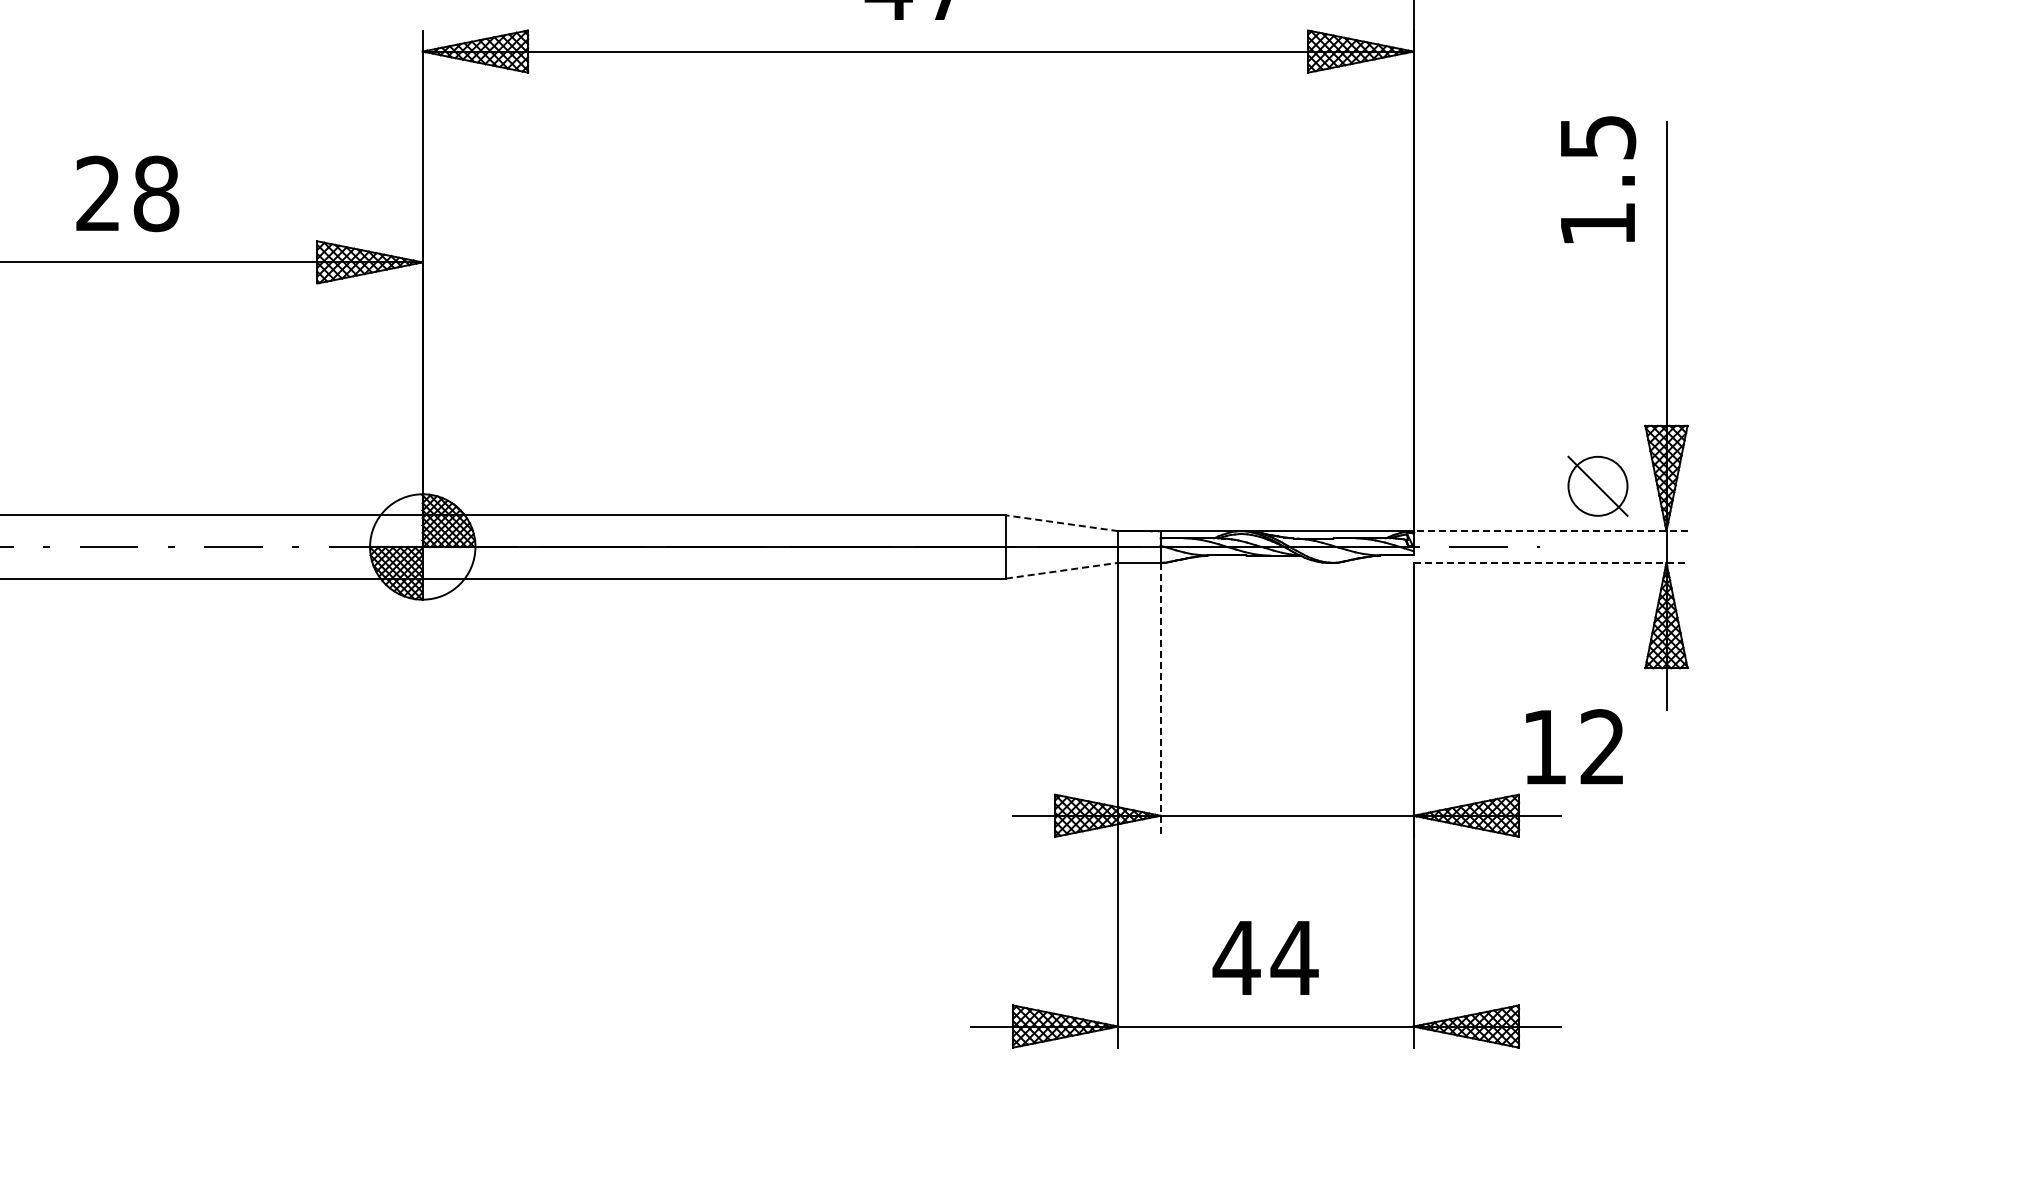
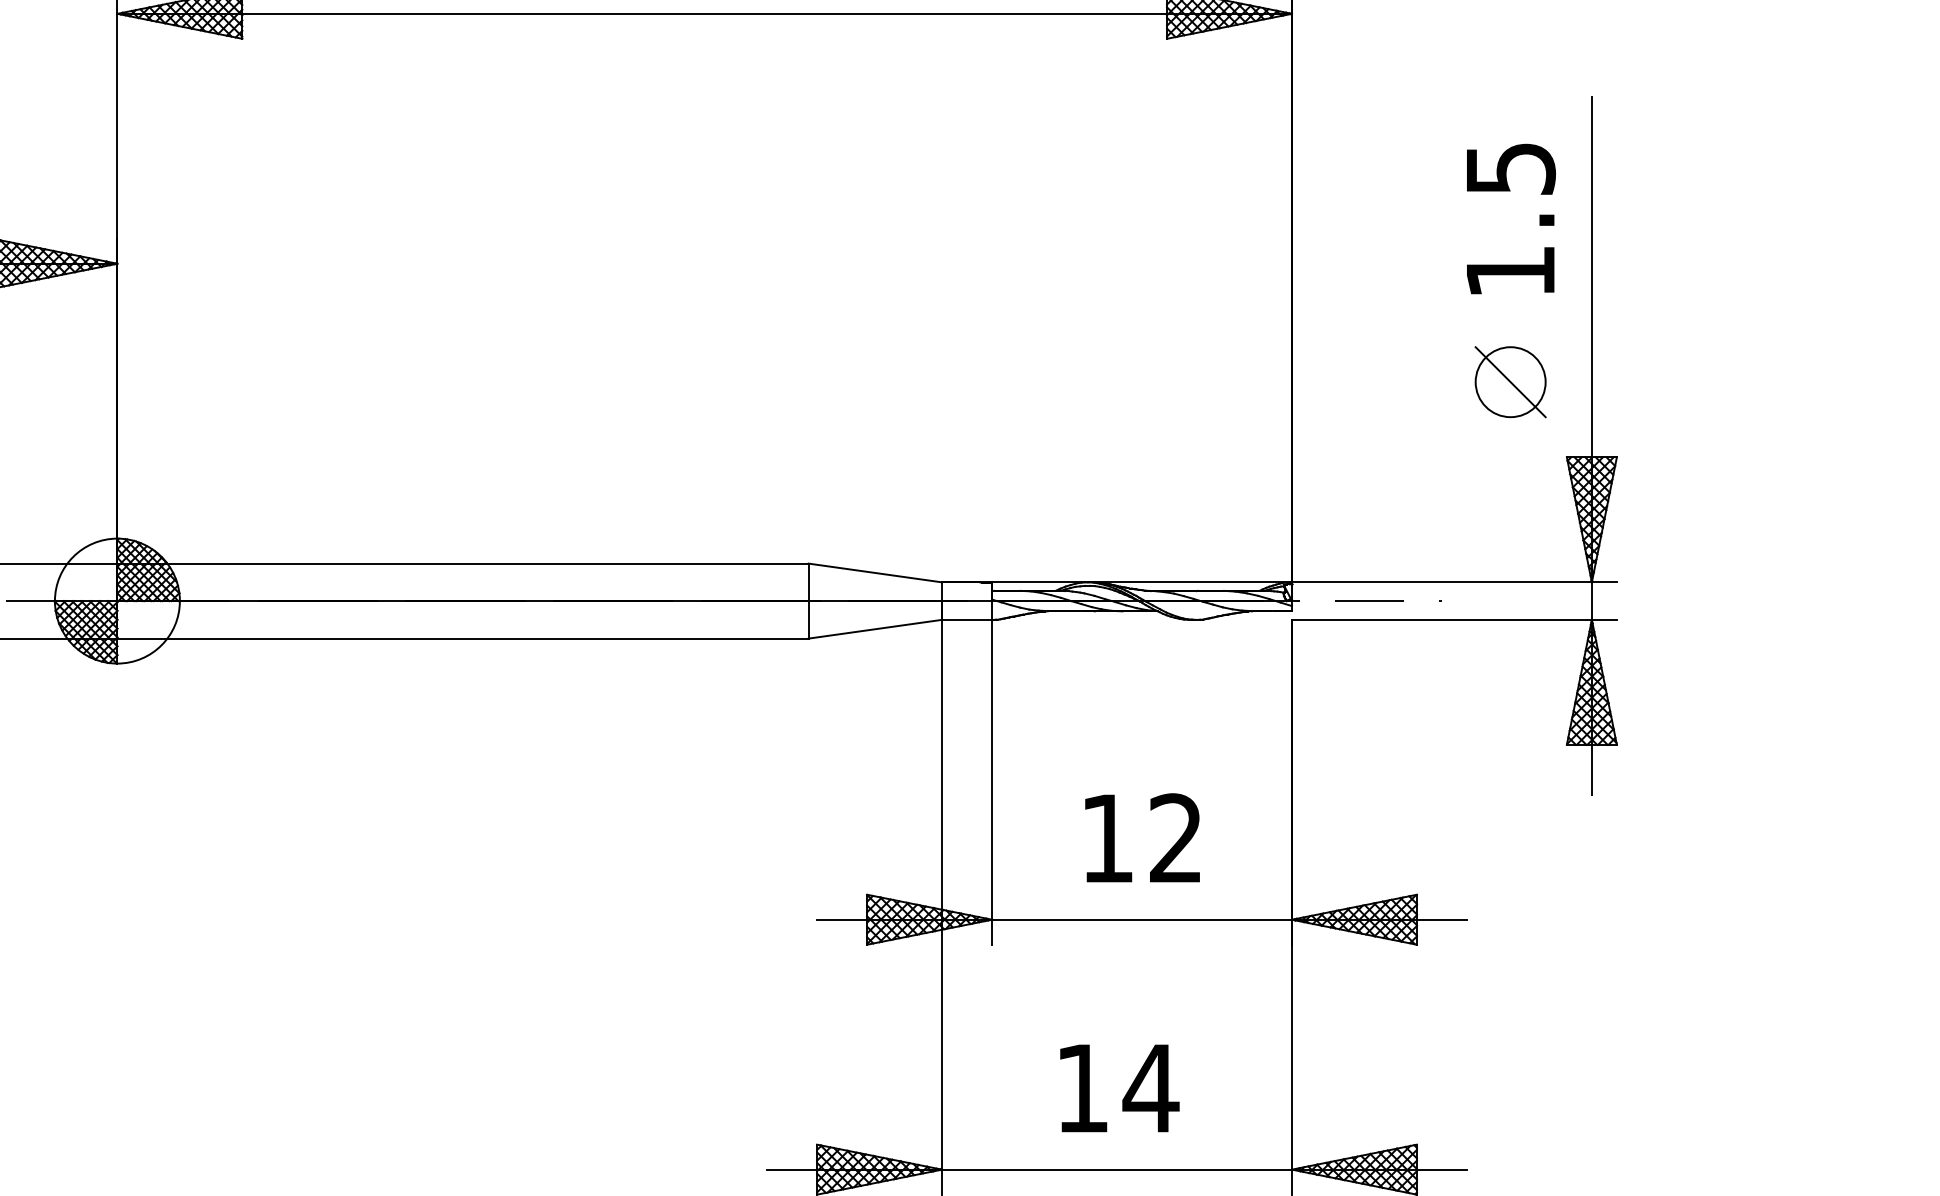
text: (1598, 179) -> (1511, 218), moved
part: (1597, 485) -> (1510, 381), moved
line: (1062, 523) -> (875, 573), dashed -> solid
line: (1550, 531) -> (1454, 582), dashed -> solid
line: (1551, 562) -> (1455, 619), dashed -> solid
line: (1062, 570) -> (875, 628), dashed -> solid
line: (1160, 700) -> (992, 783), dashed -> solid
text: (1574, 746) -> (1142, 837), moved
text: (1236, 957) -> (1082, 1087), 44 -> 14

